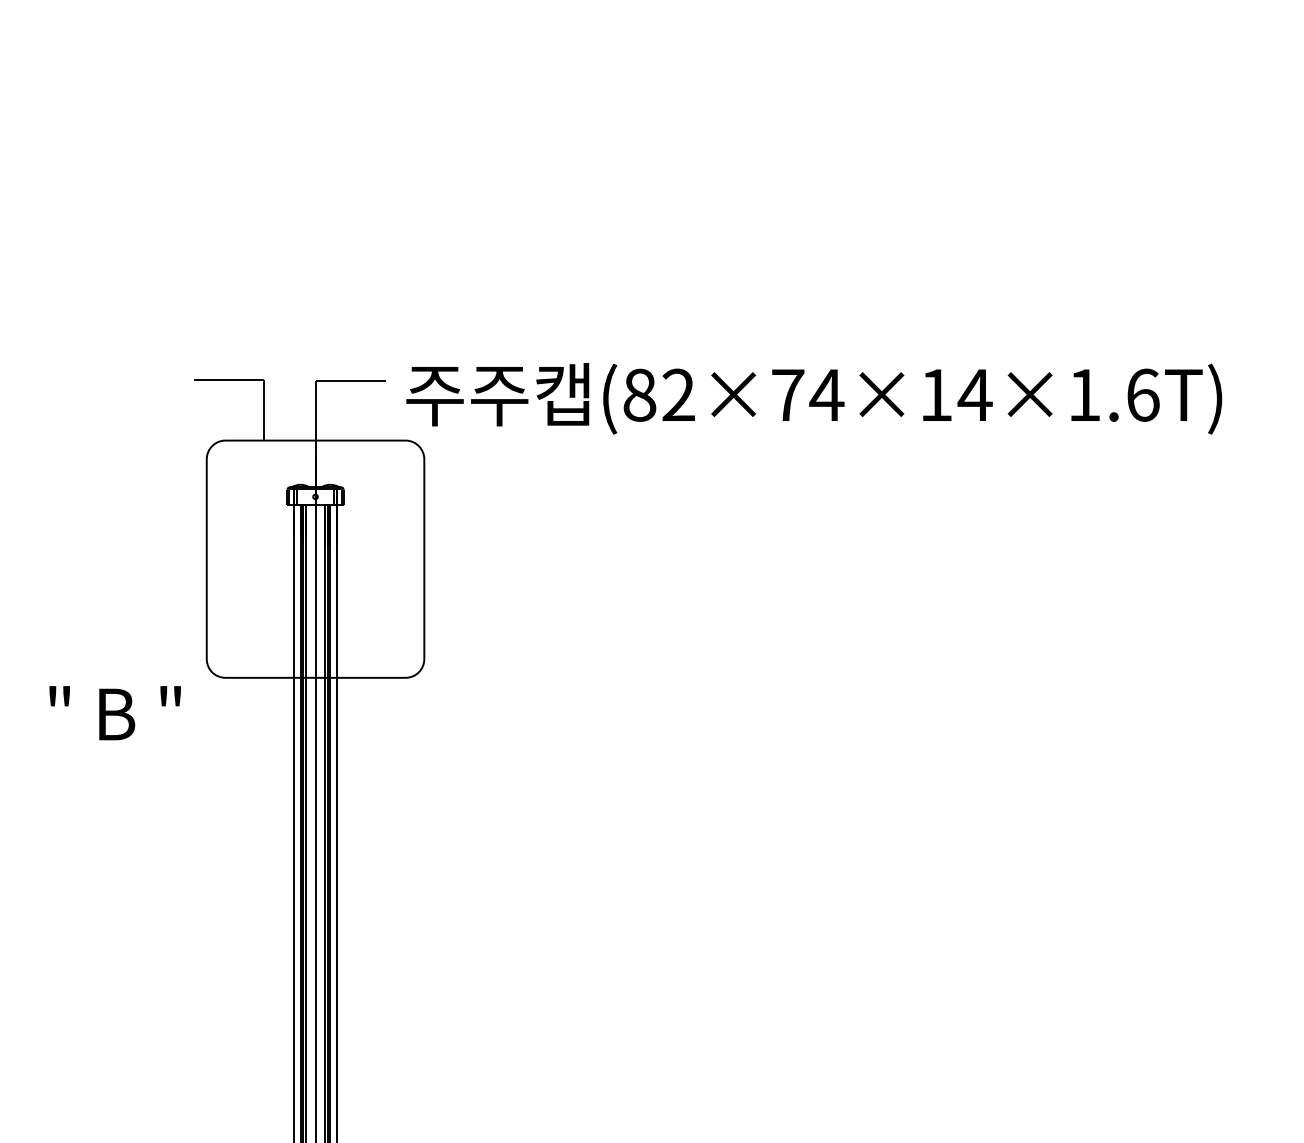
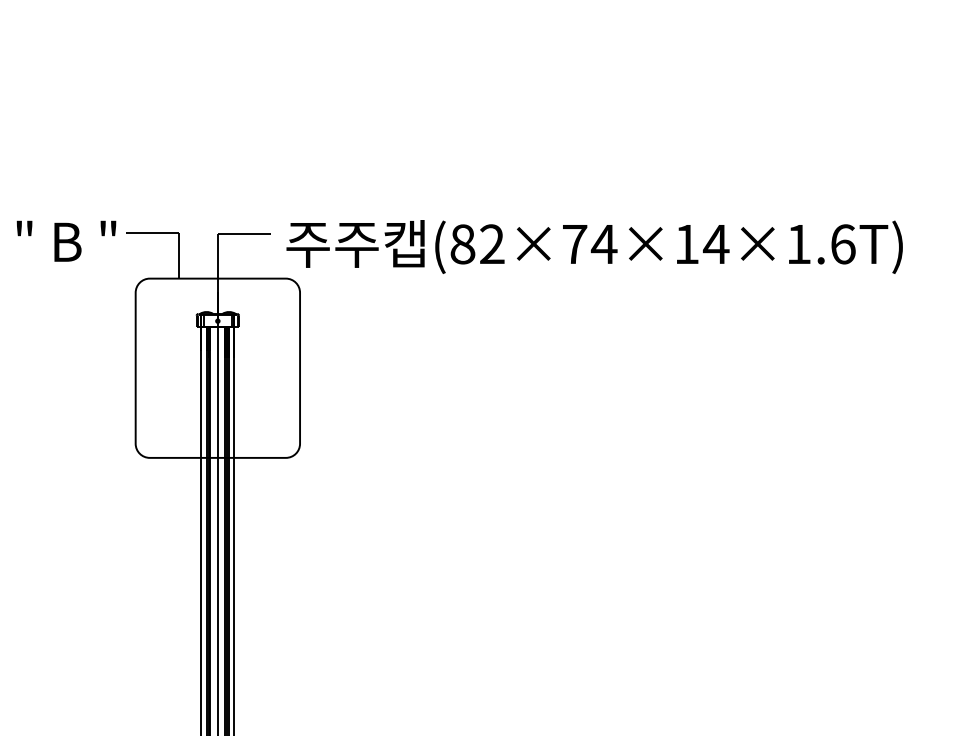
text: (114, 713) -> (65, 241), moved

